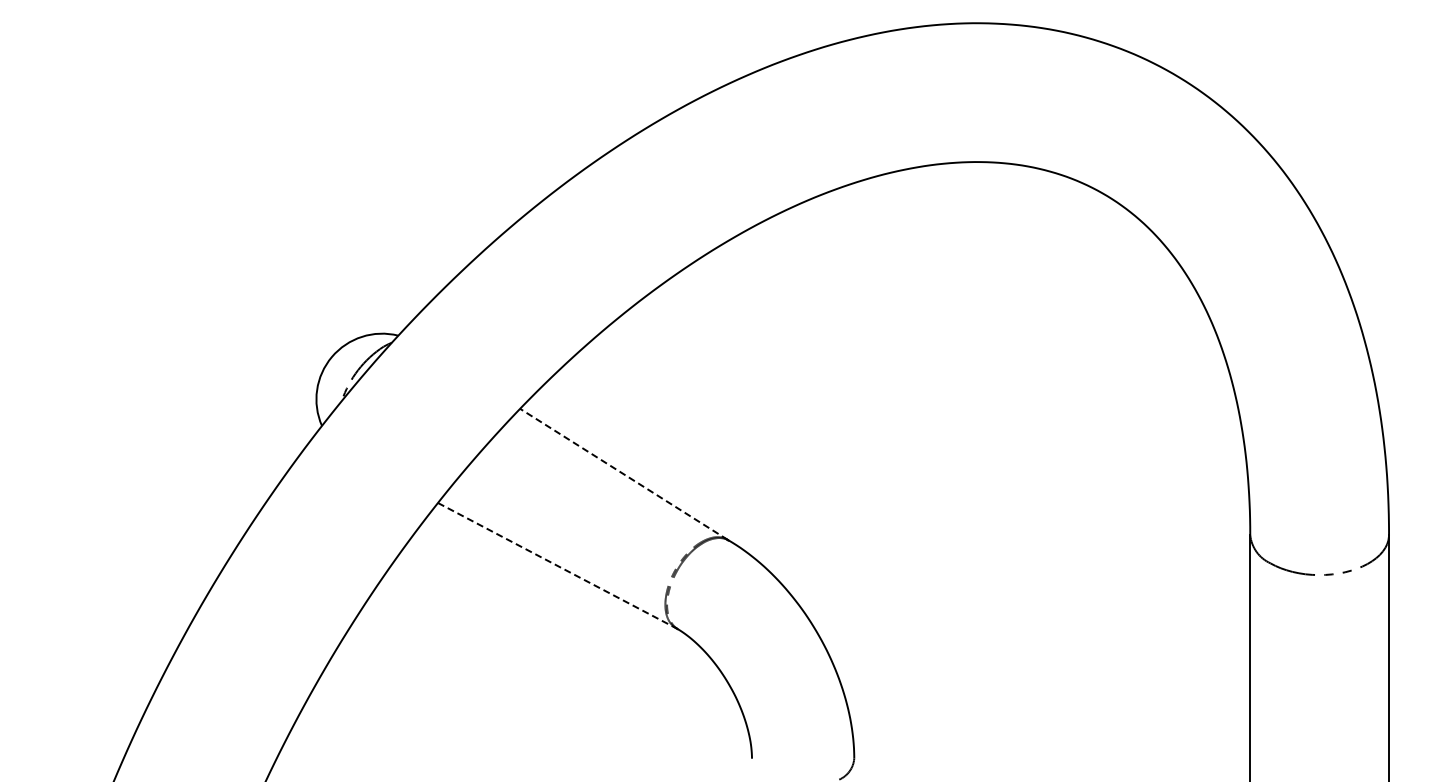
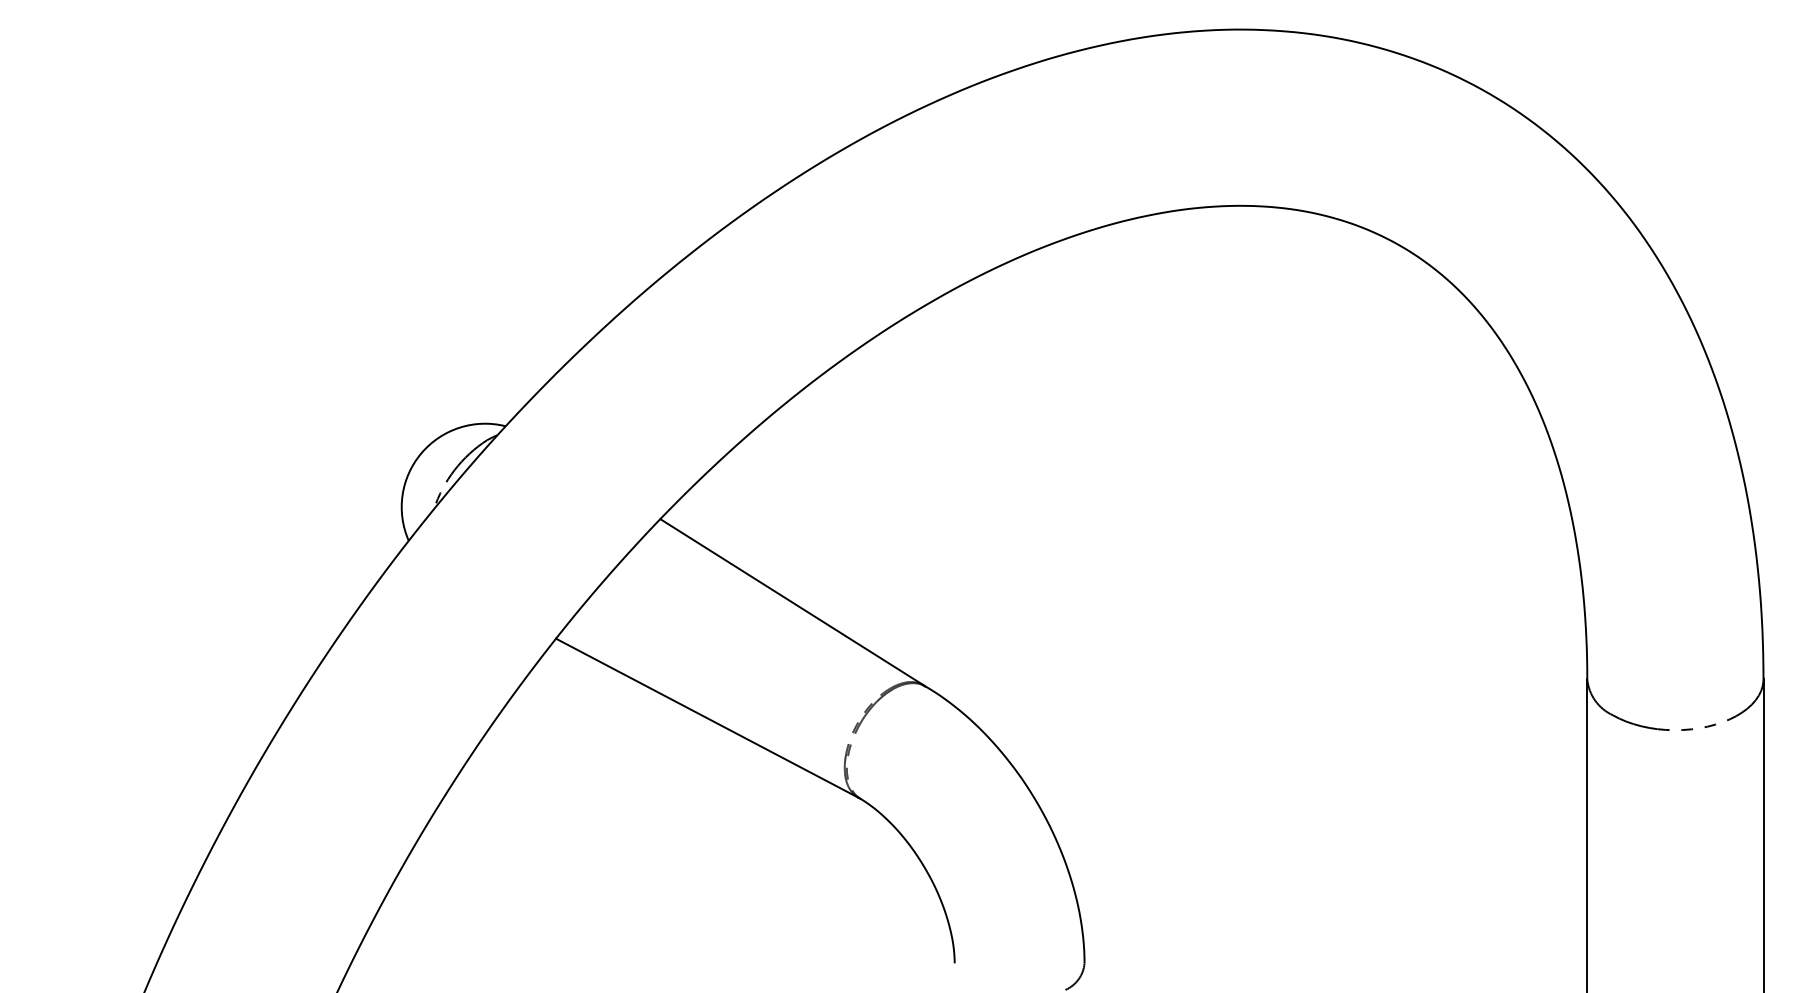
line: (623, 474) -> (791, 602), dashed -> solid
line: (557, 565) -> (707, 718), dashed -> solid

